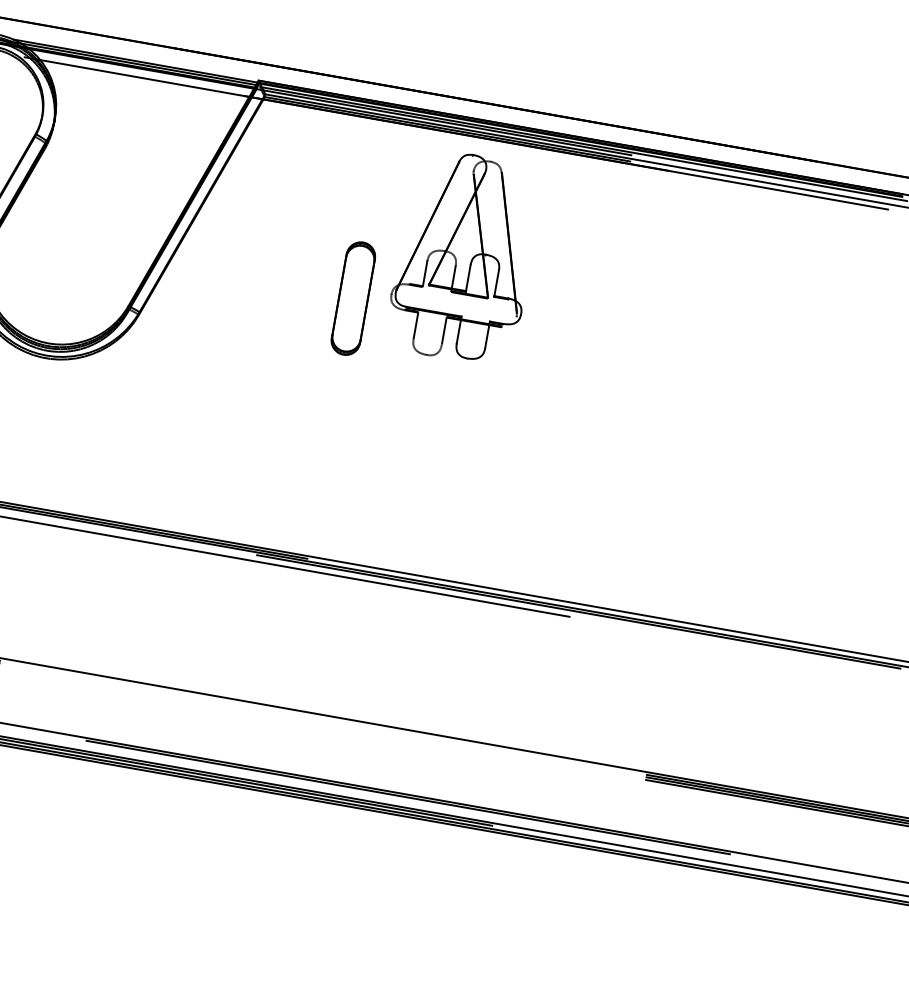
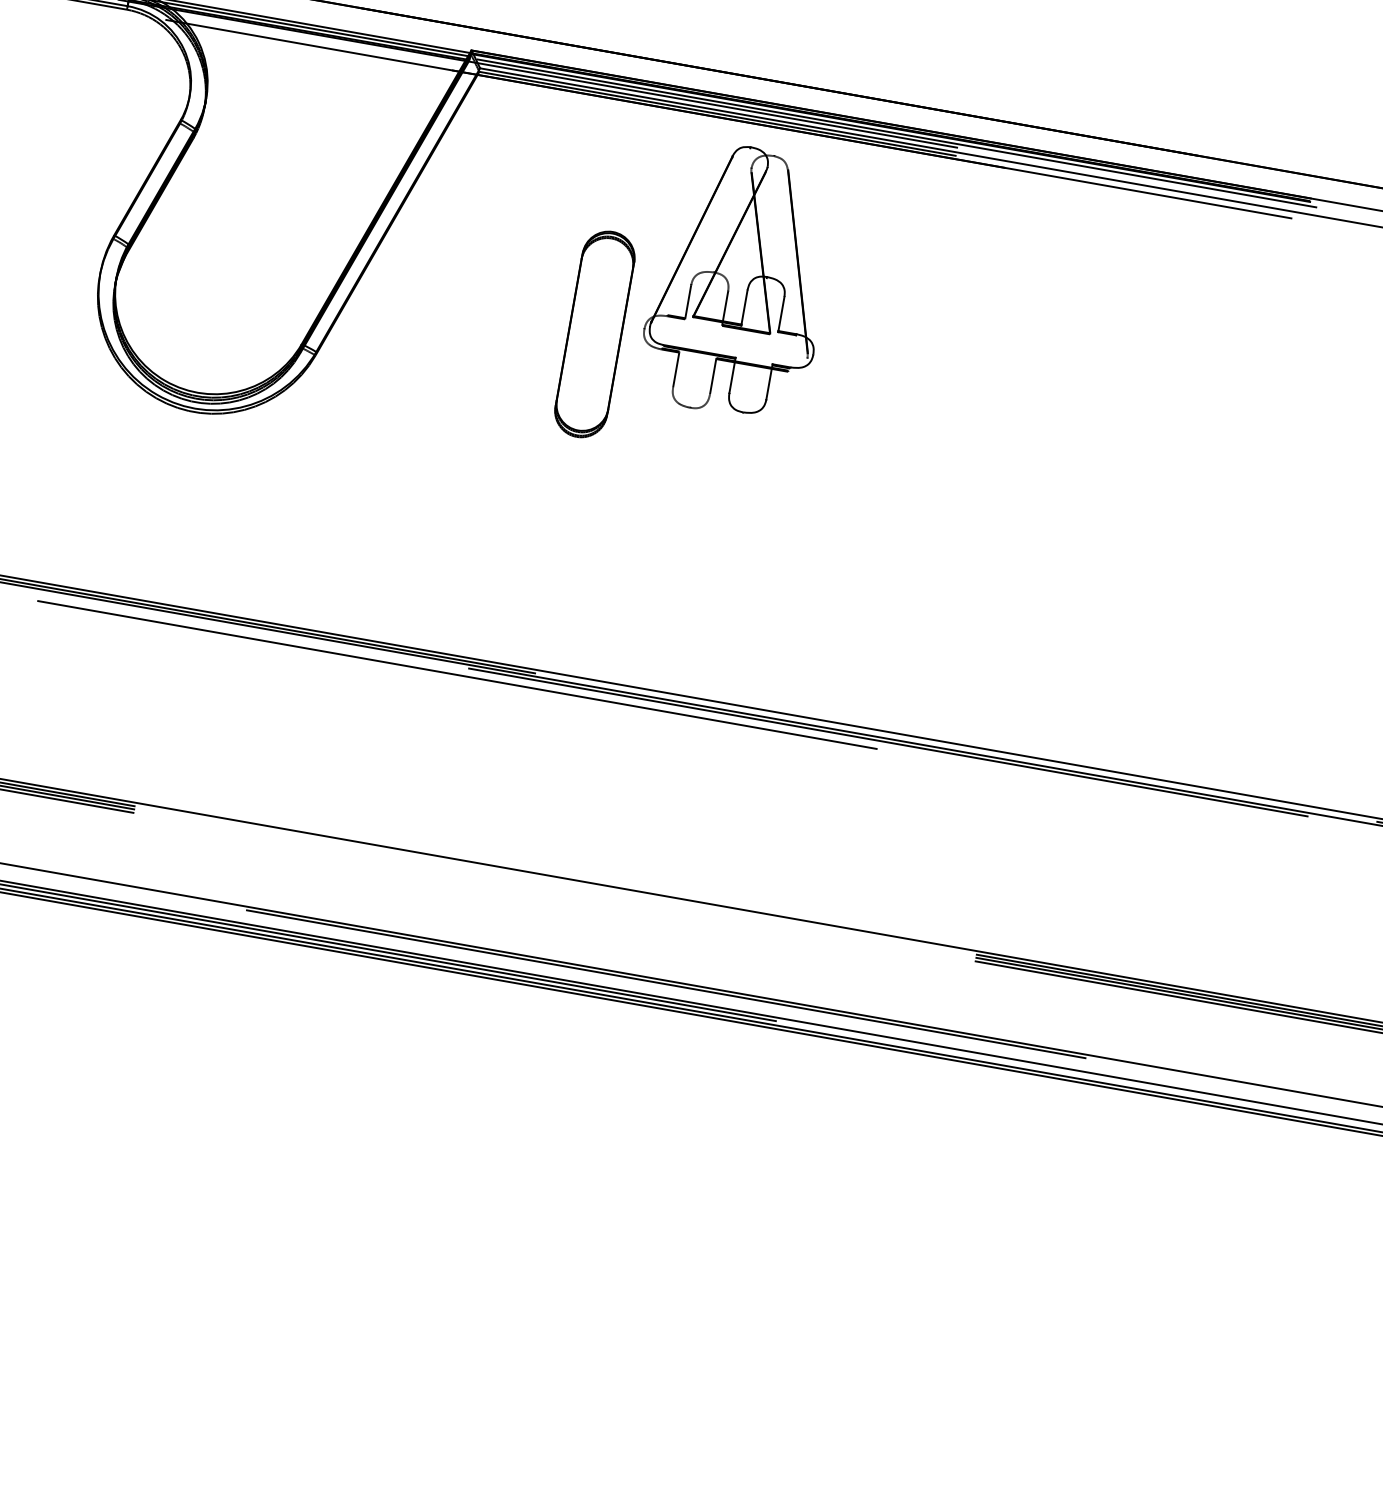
part: (353, 298) -> (594, 334), size x1.4

